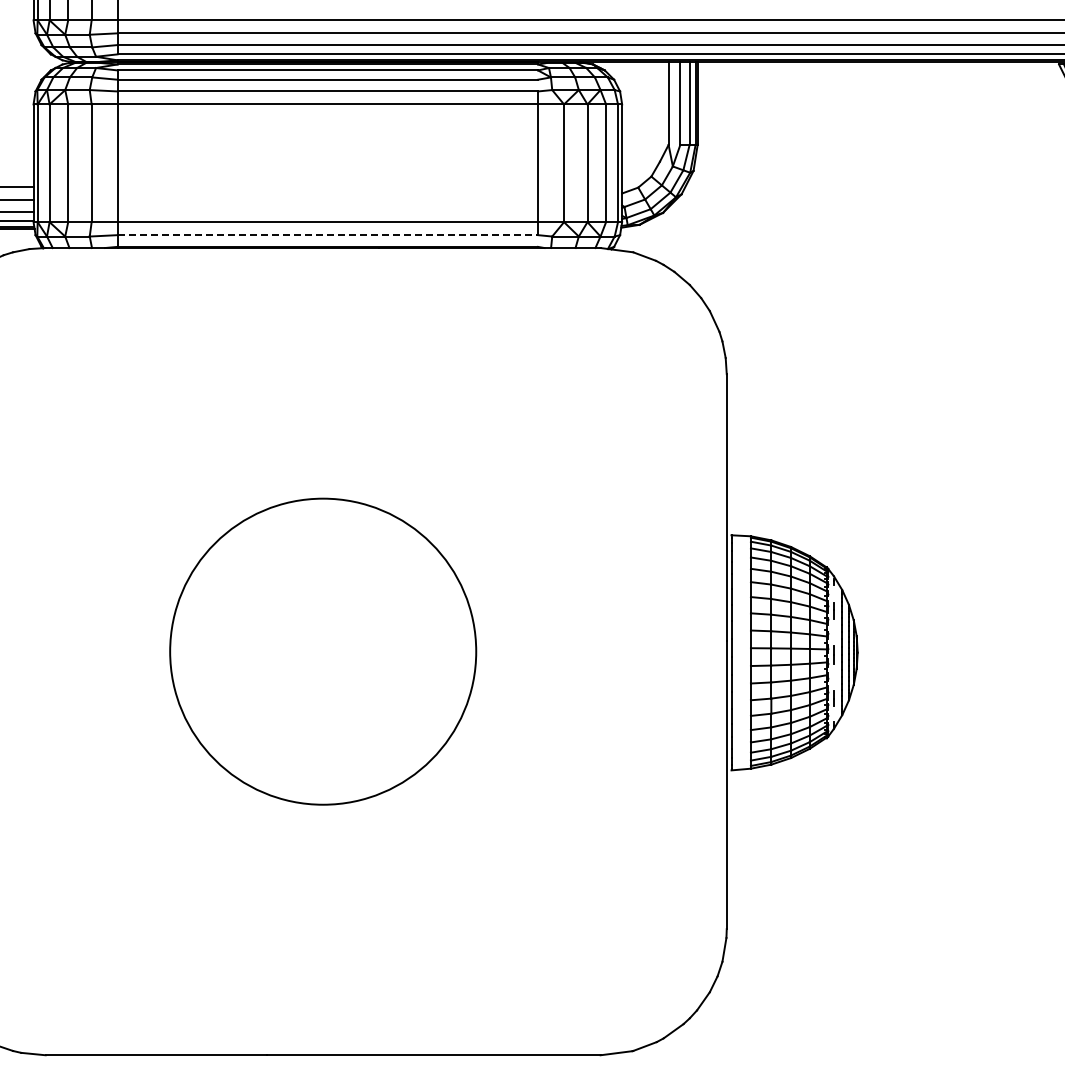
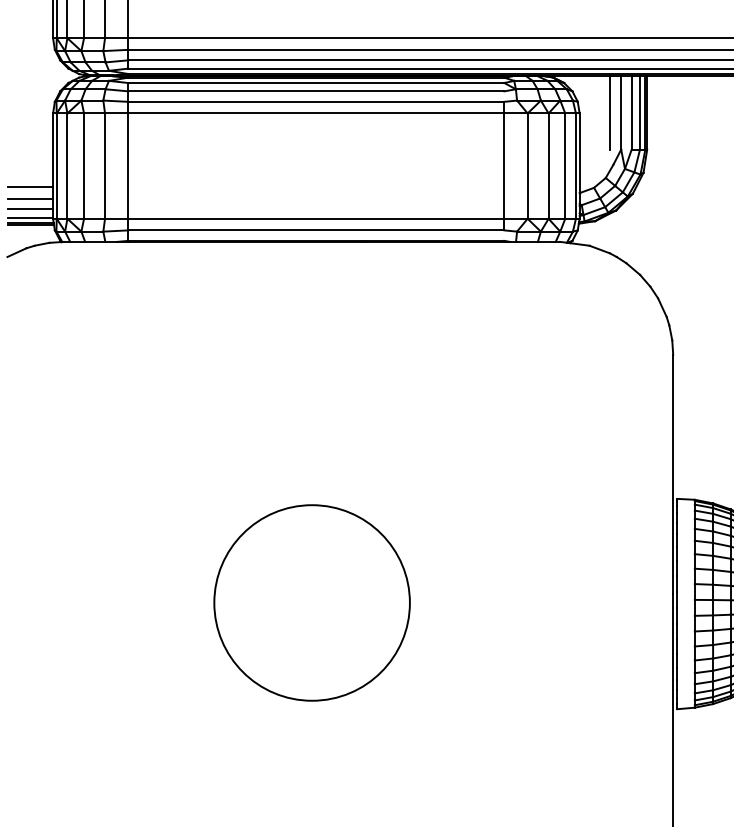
line: (655, 103) -> (609, 112), added
line: (328, 235) -> (316, 230), dashed -> solid
circle: (322, 651) -> (311, 602), size x0.71

